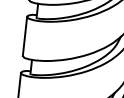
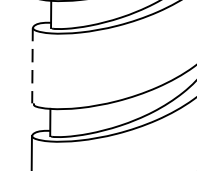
line: (24, 36) -> (31, 65), solid -> dashed

